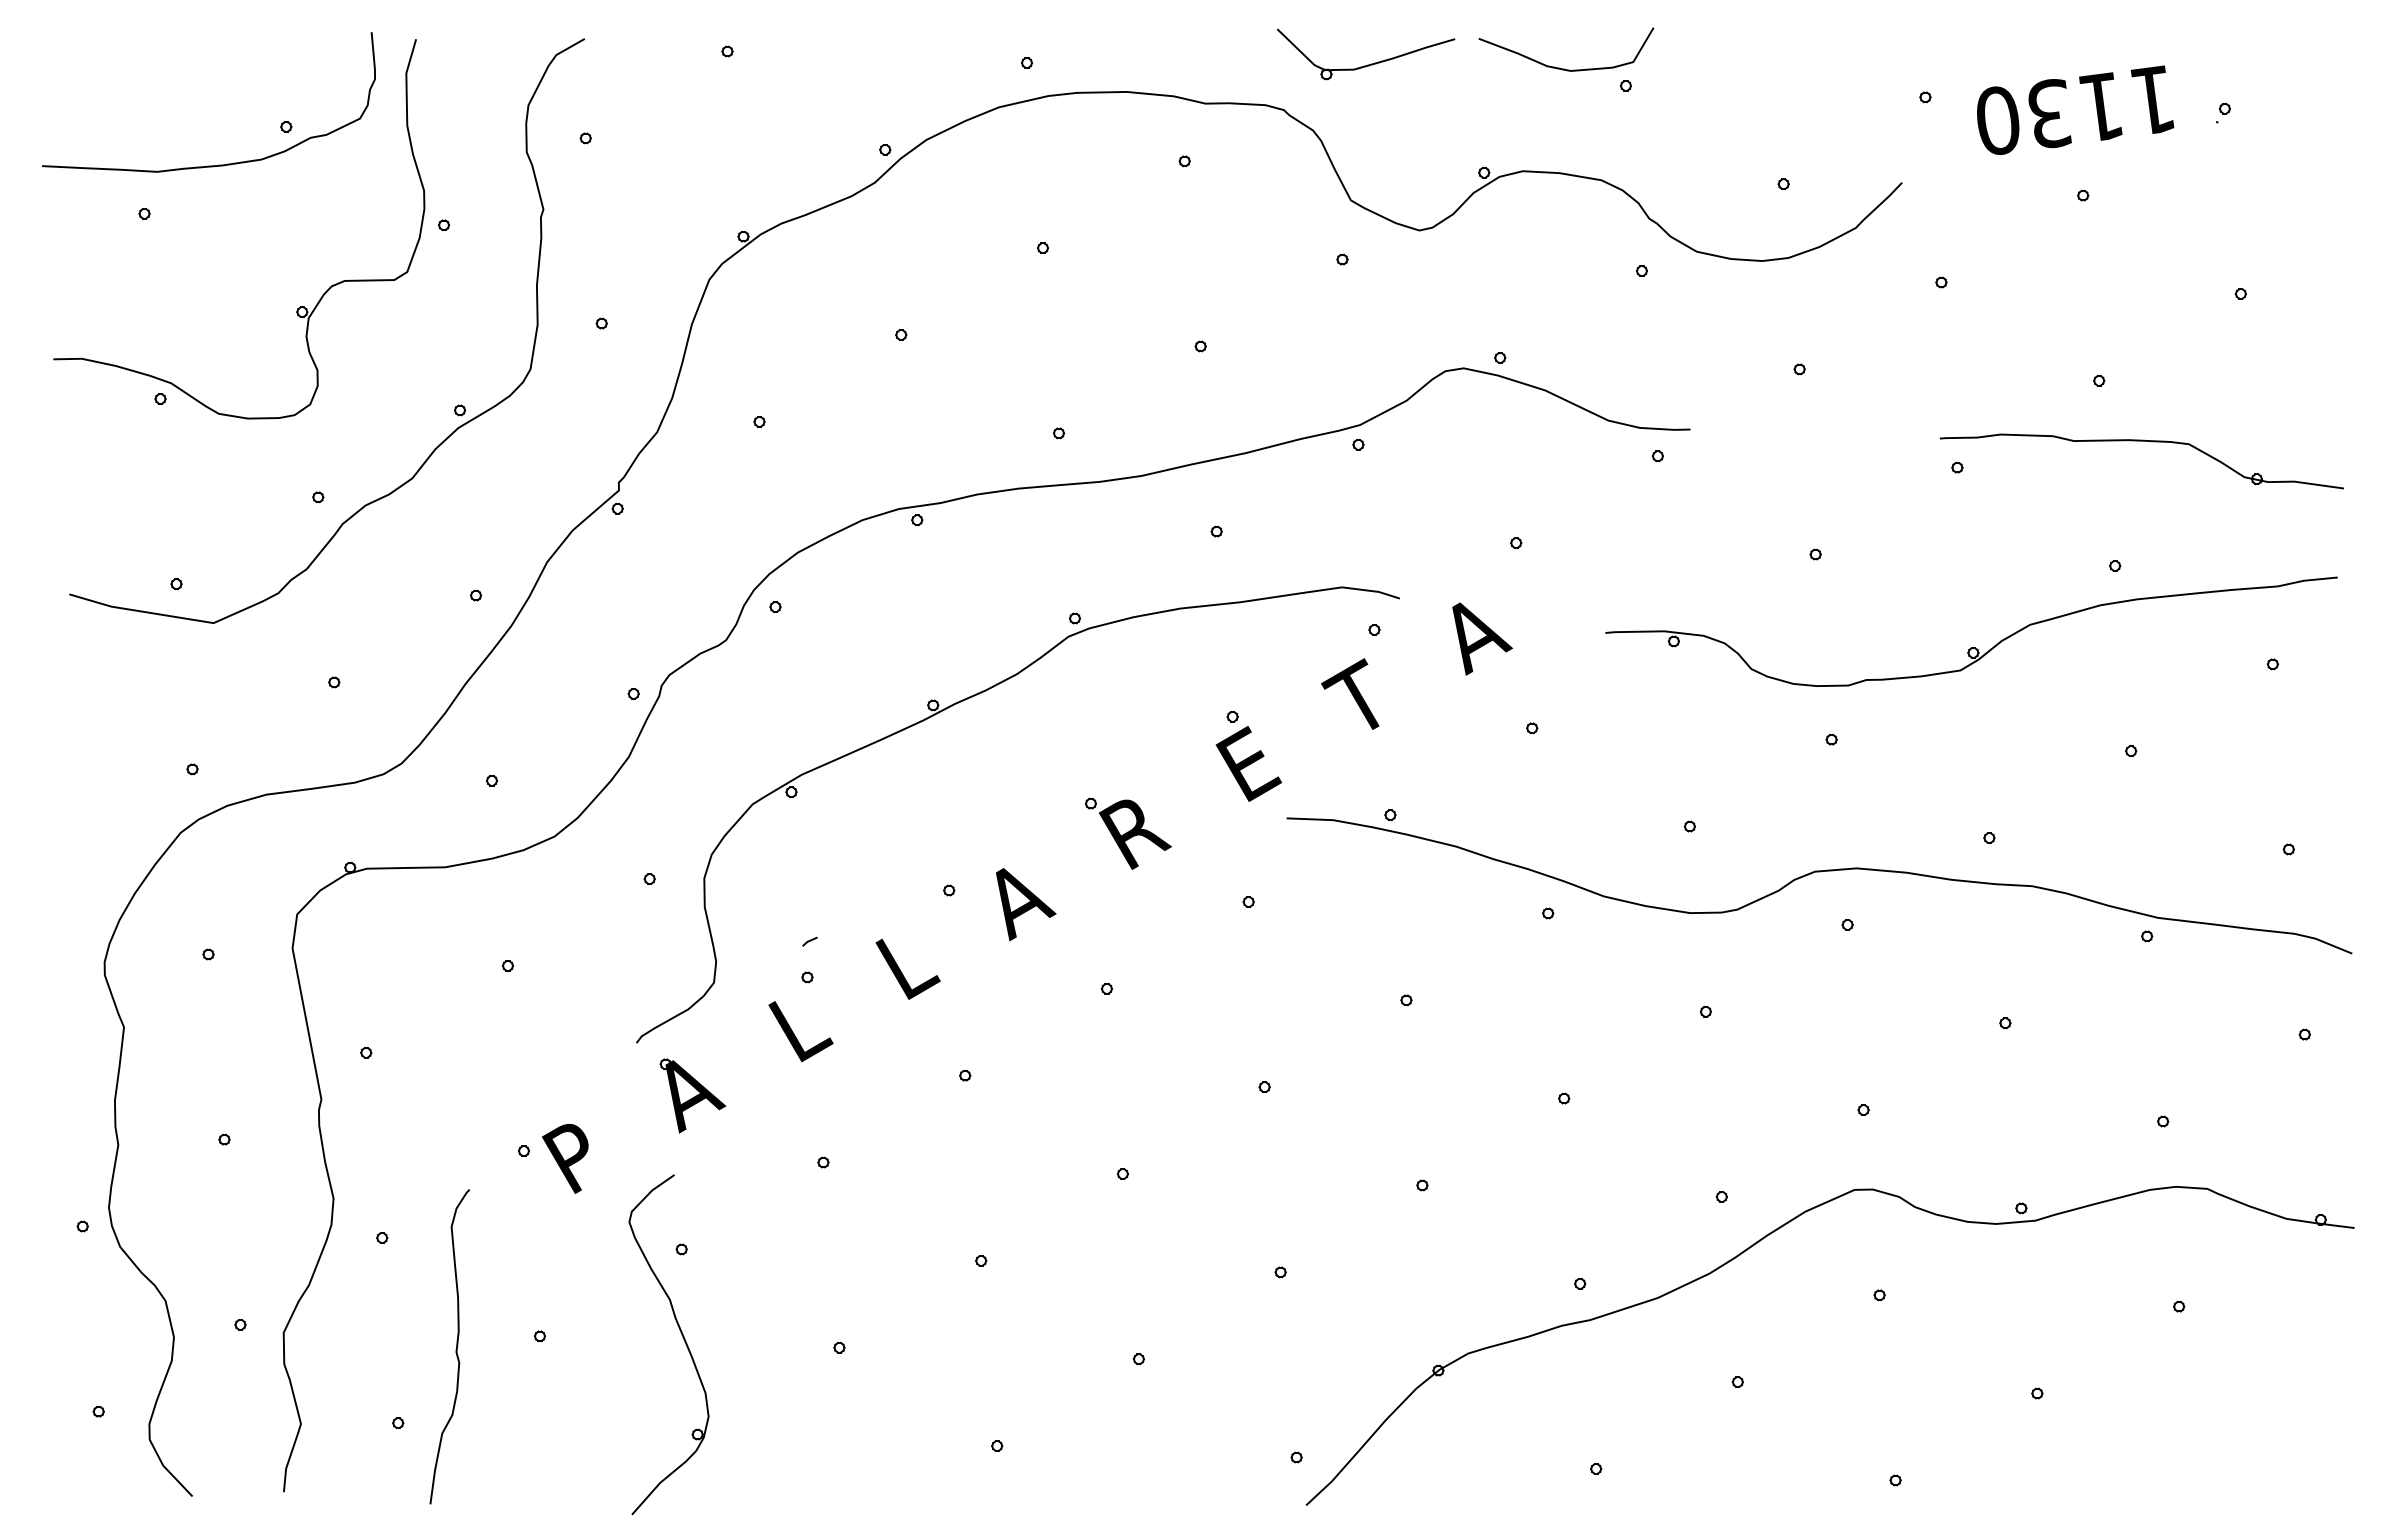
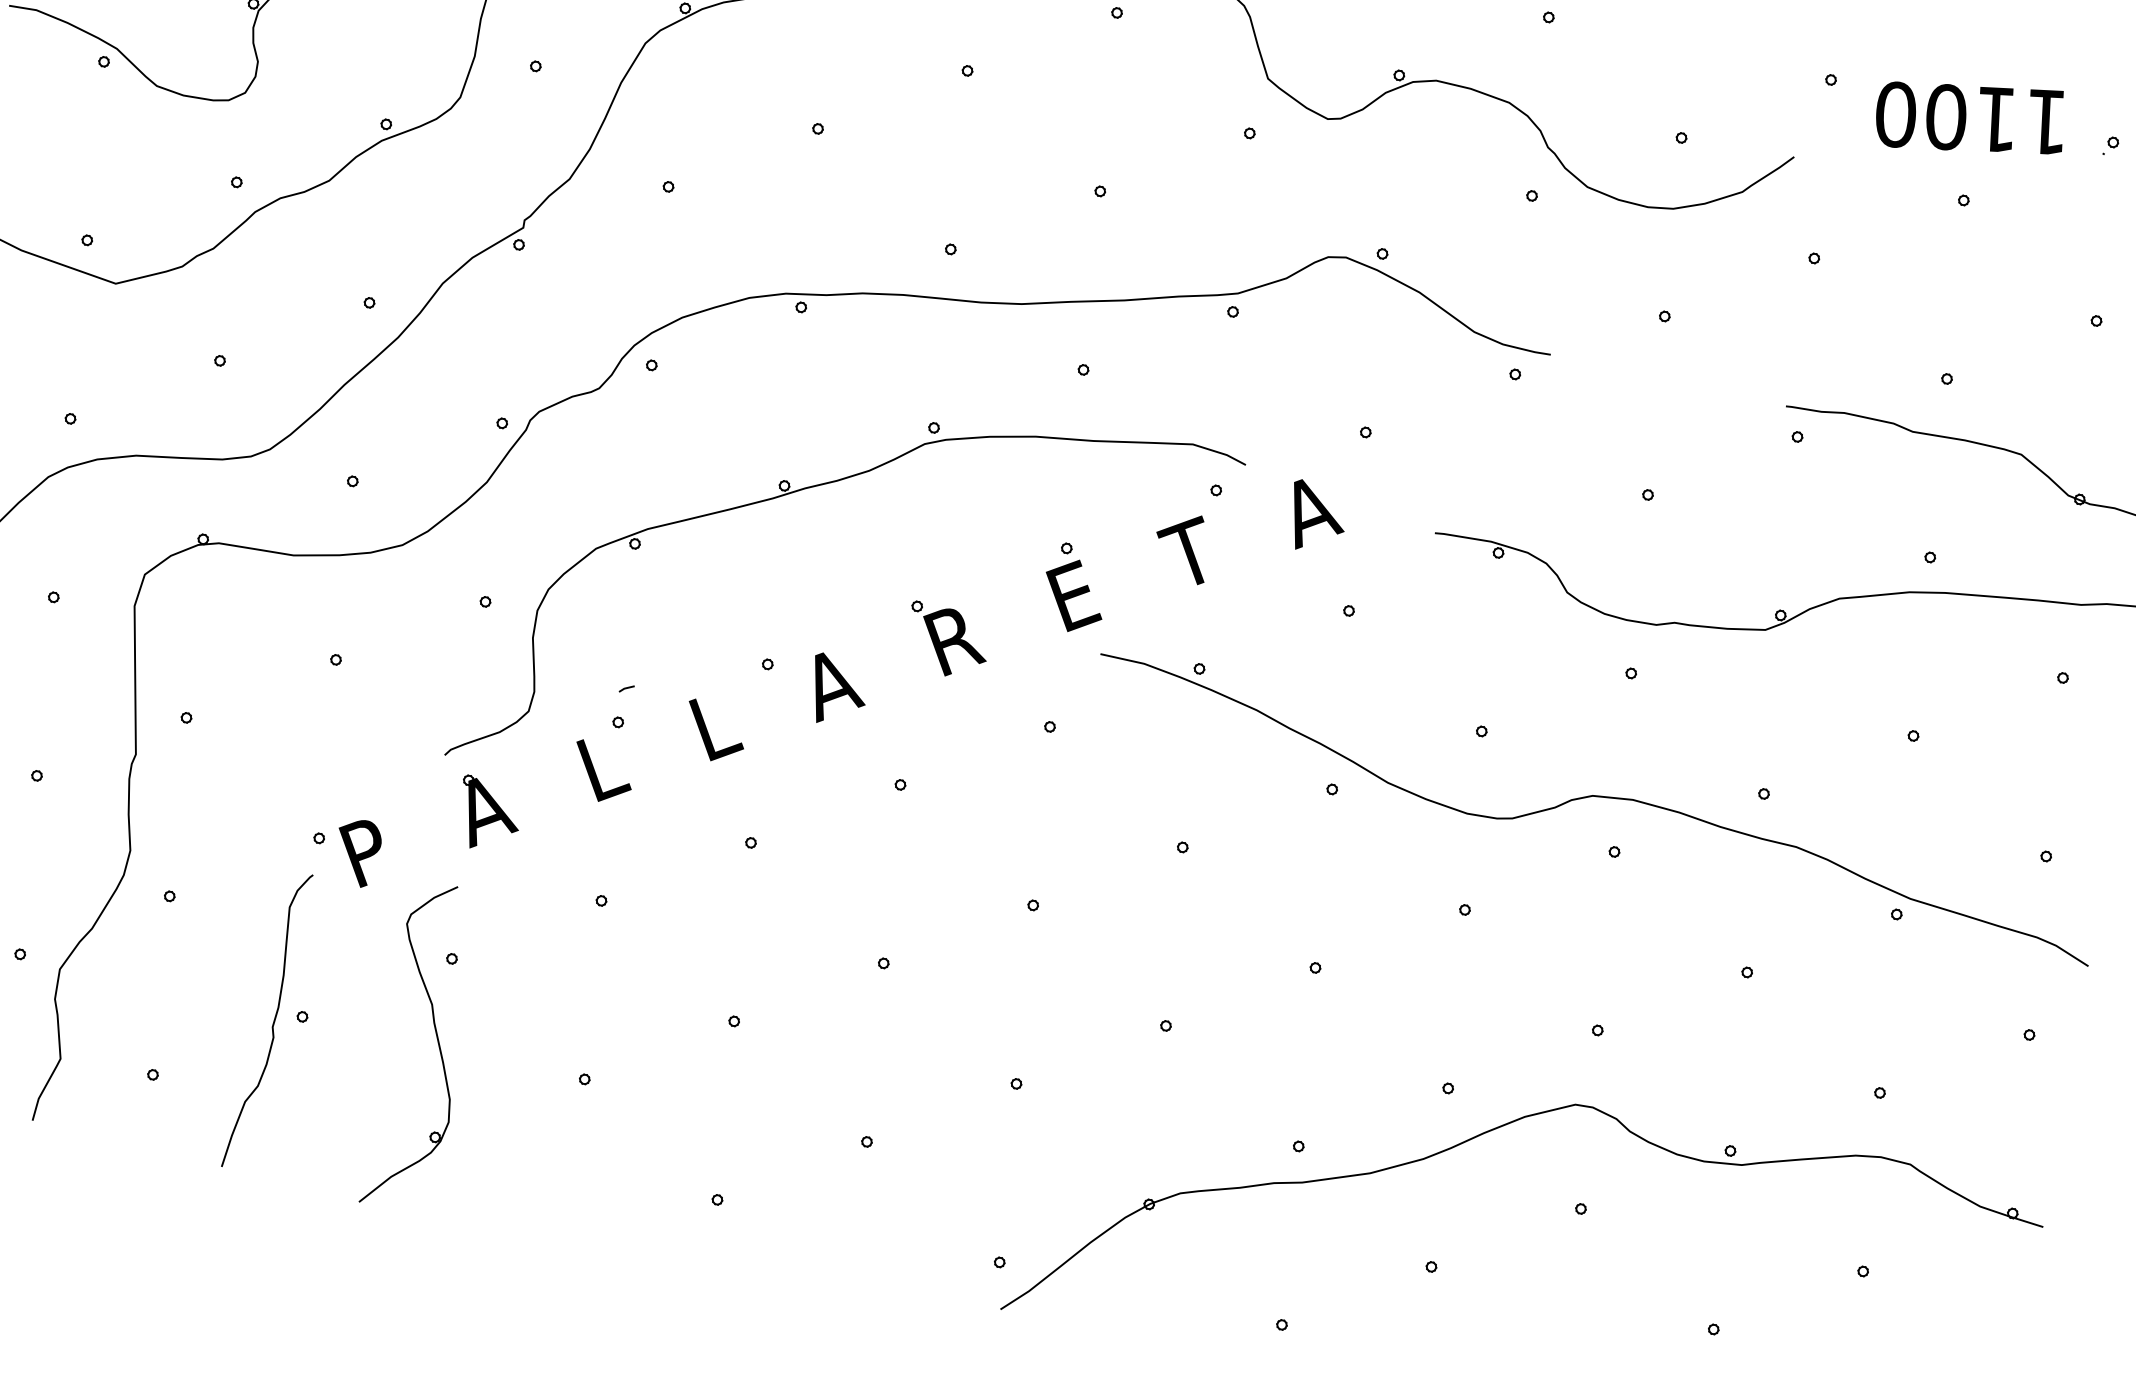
text: (2049, 113) -> (1946, 116), 1130 -> 1100
curve: (455, 1349) -> (272, 1024), moved

